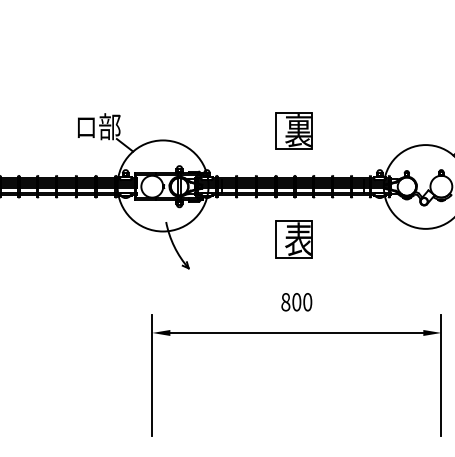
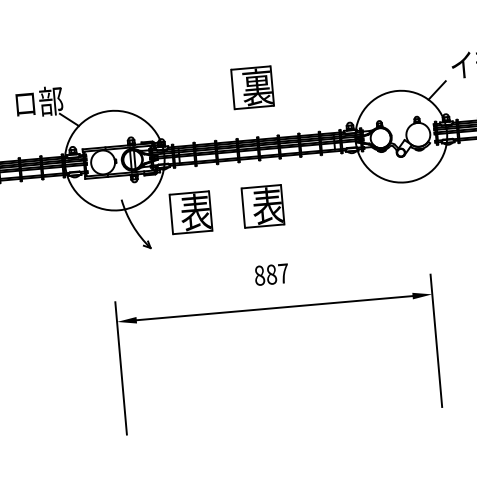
part: (227, 239) -> (190, 212), added
text: (302, 302) -> (277, 274), 800 -> 887

